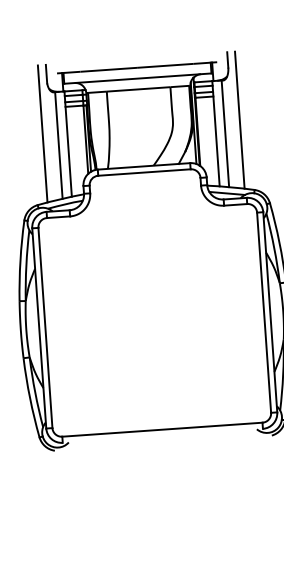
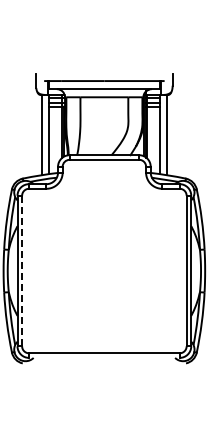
line: (239, 120) -> (178, 125), removed
line: (43, 133) -> (30, 125), removed
line: (45, 328) -> (22, 271), solid -> dashed

